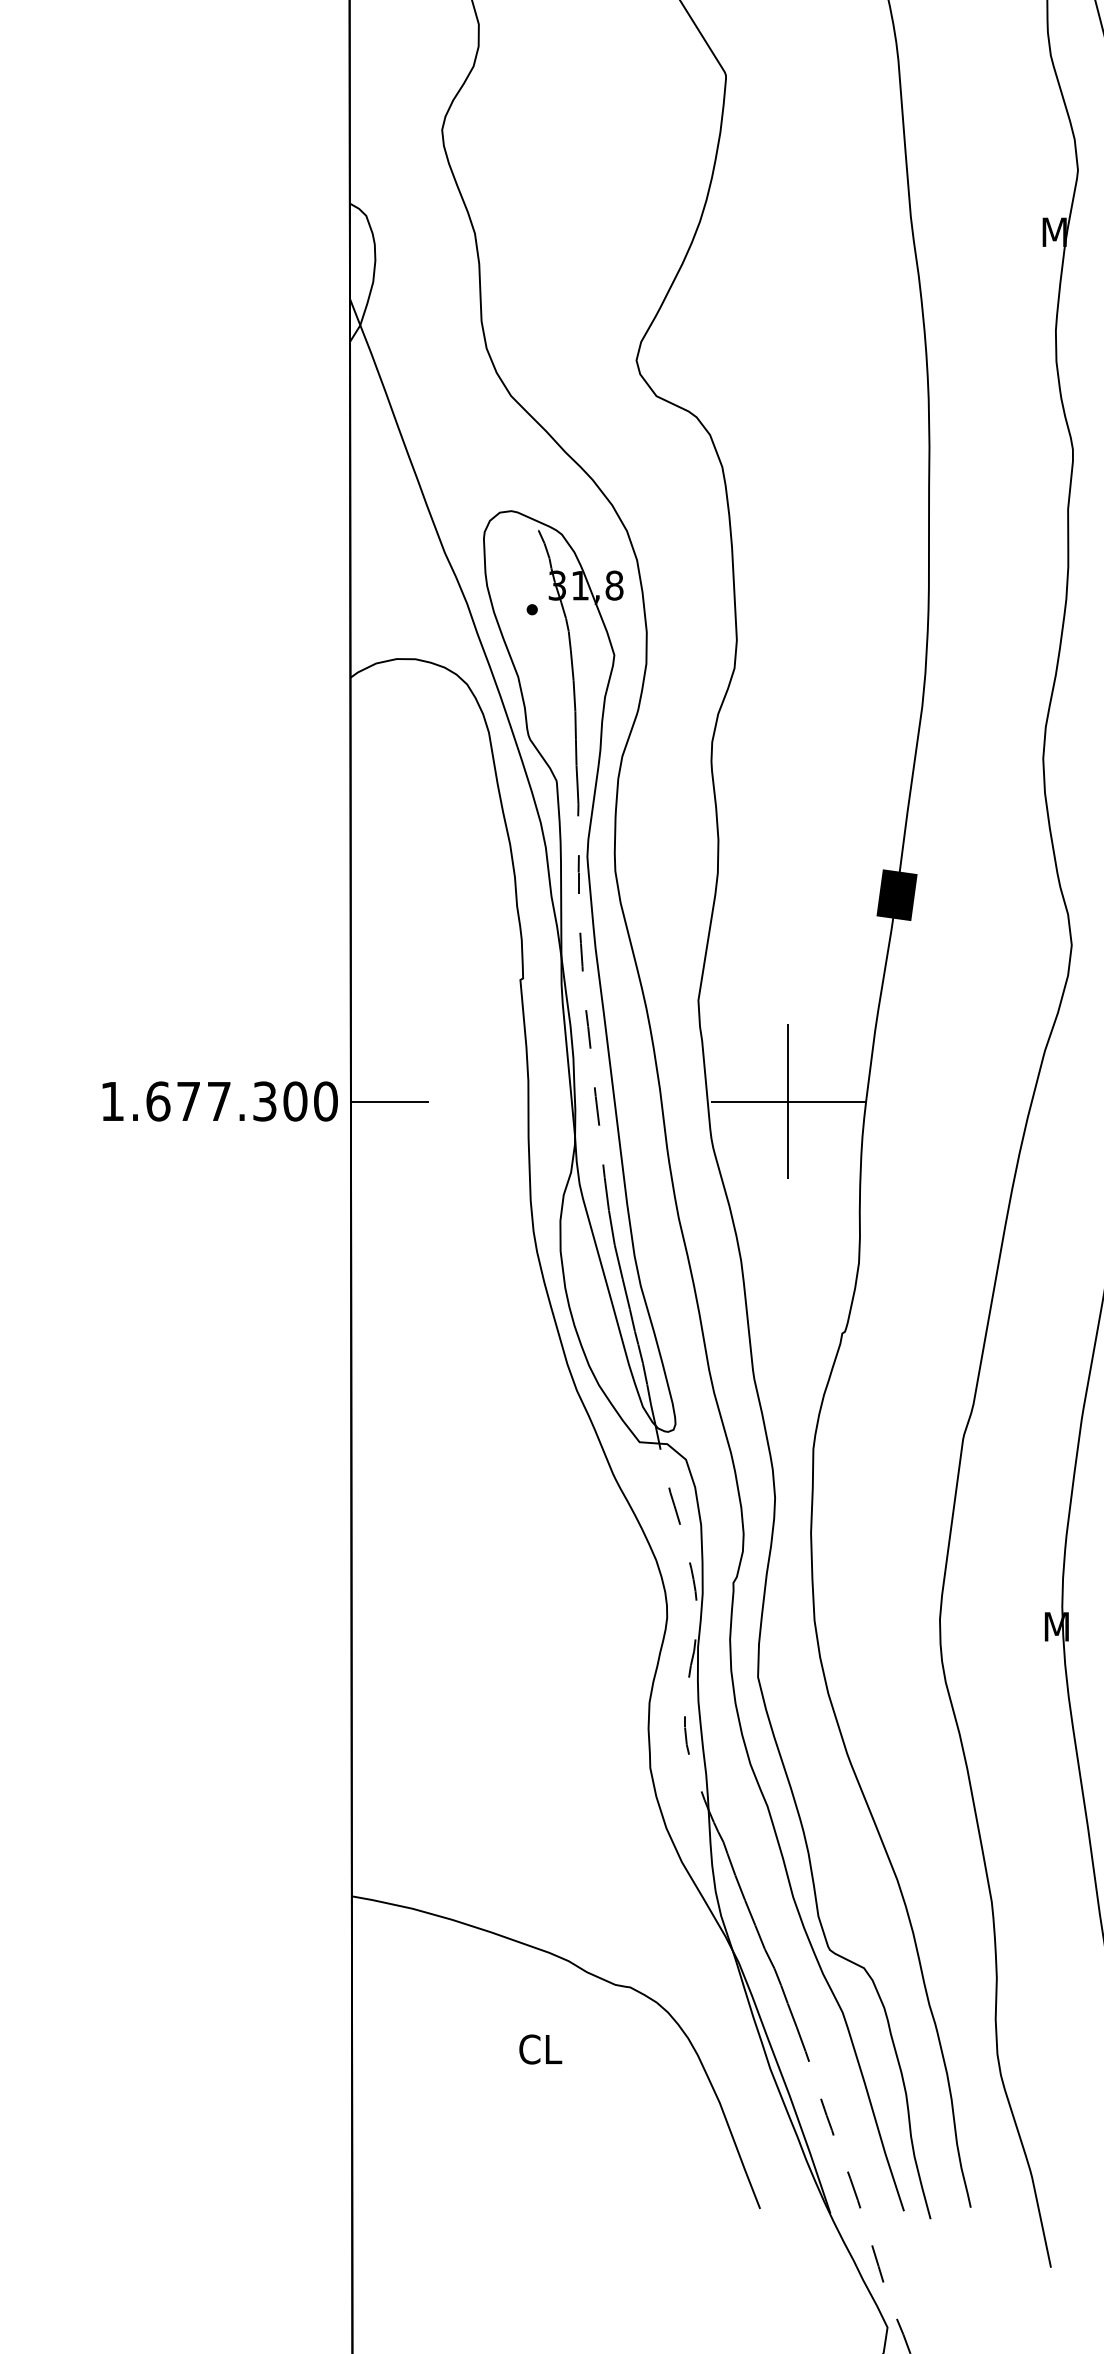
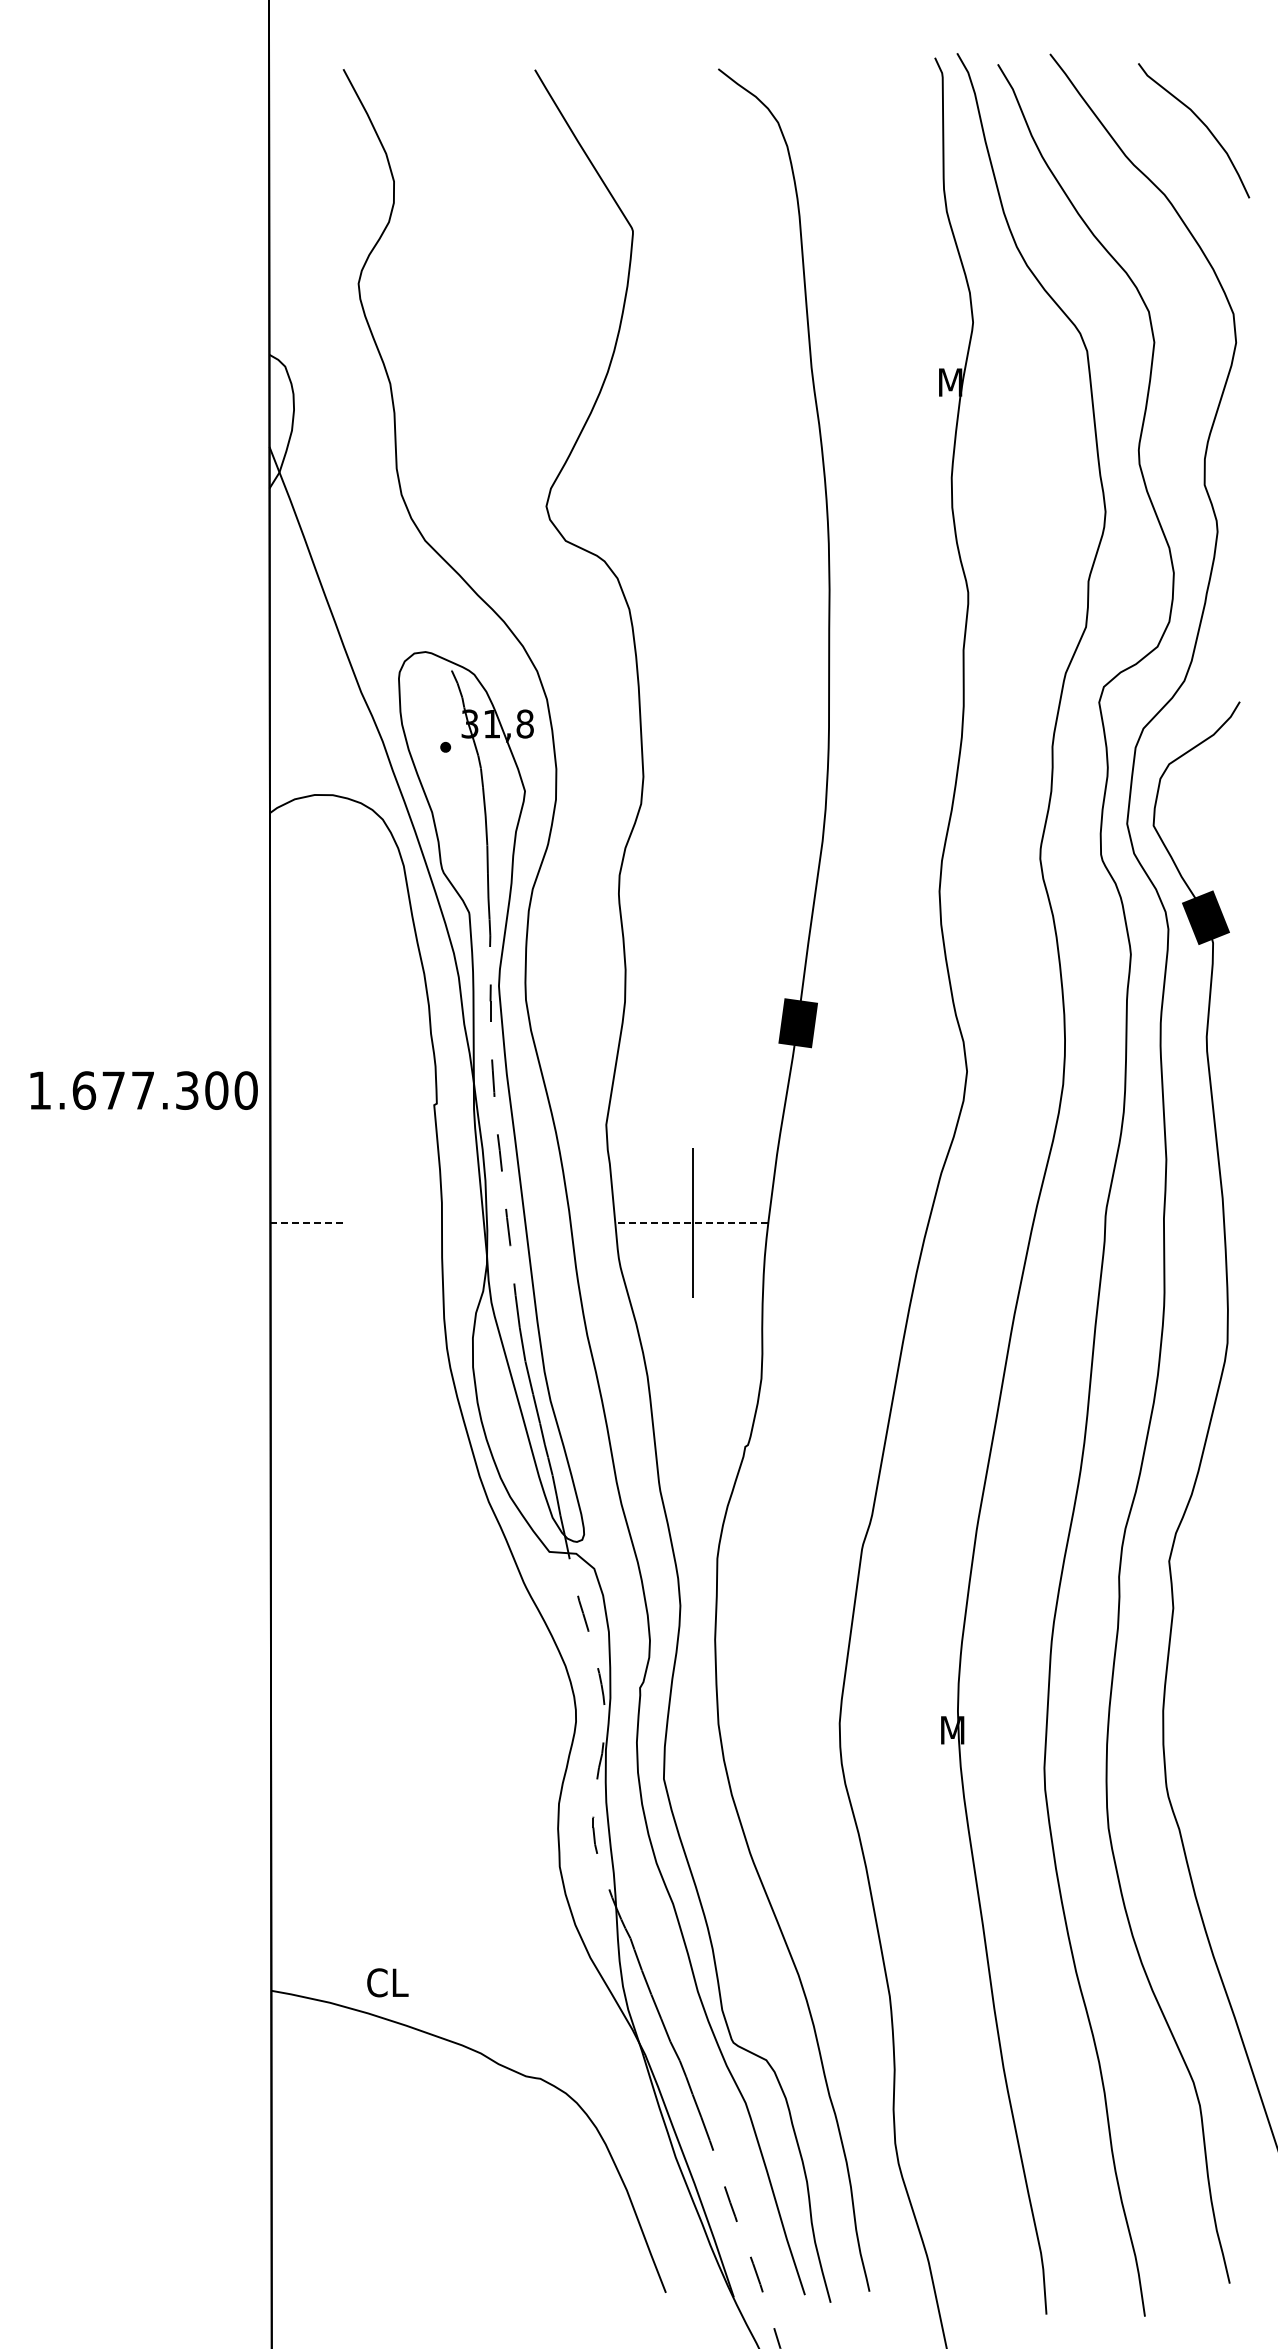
text: (219, 1101) -> (143, 1090), moved
line: (389, 1101) -> (307, 1222), solid -> dashed
line: (787, 1101) -> (692, 1222), solid -> dashed
text: (540, 2049) -> (387, 1982), moved

